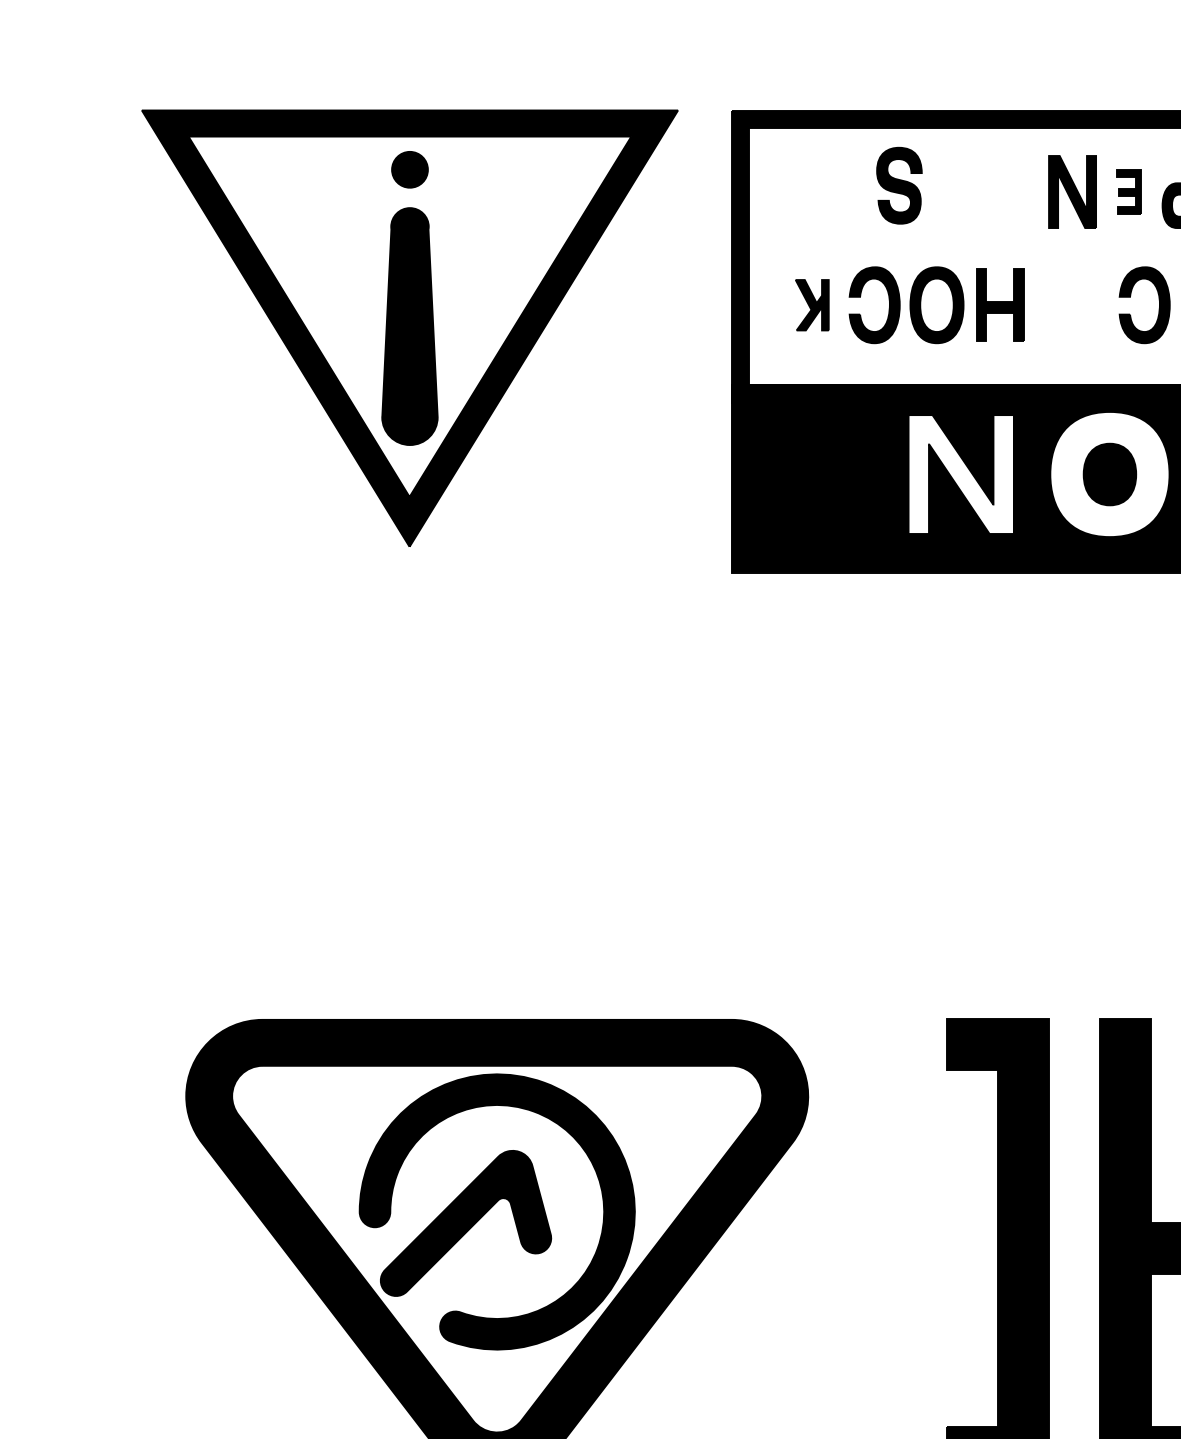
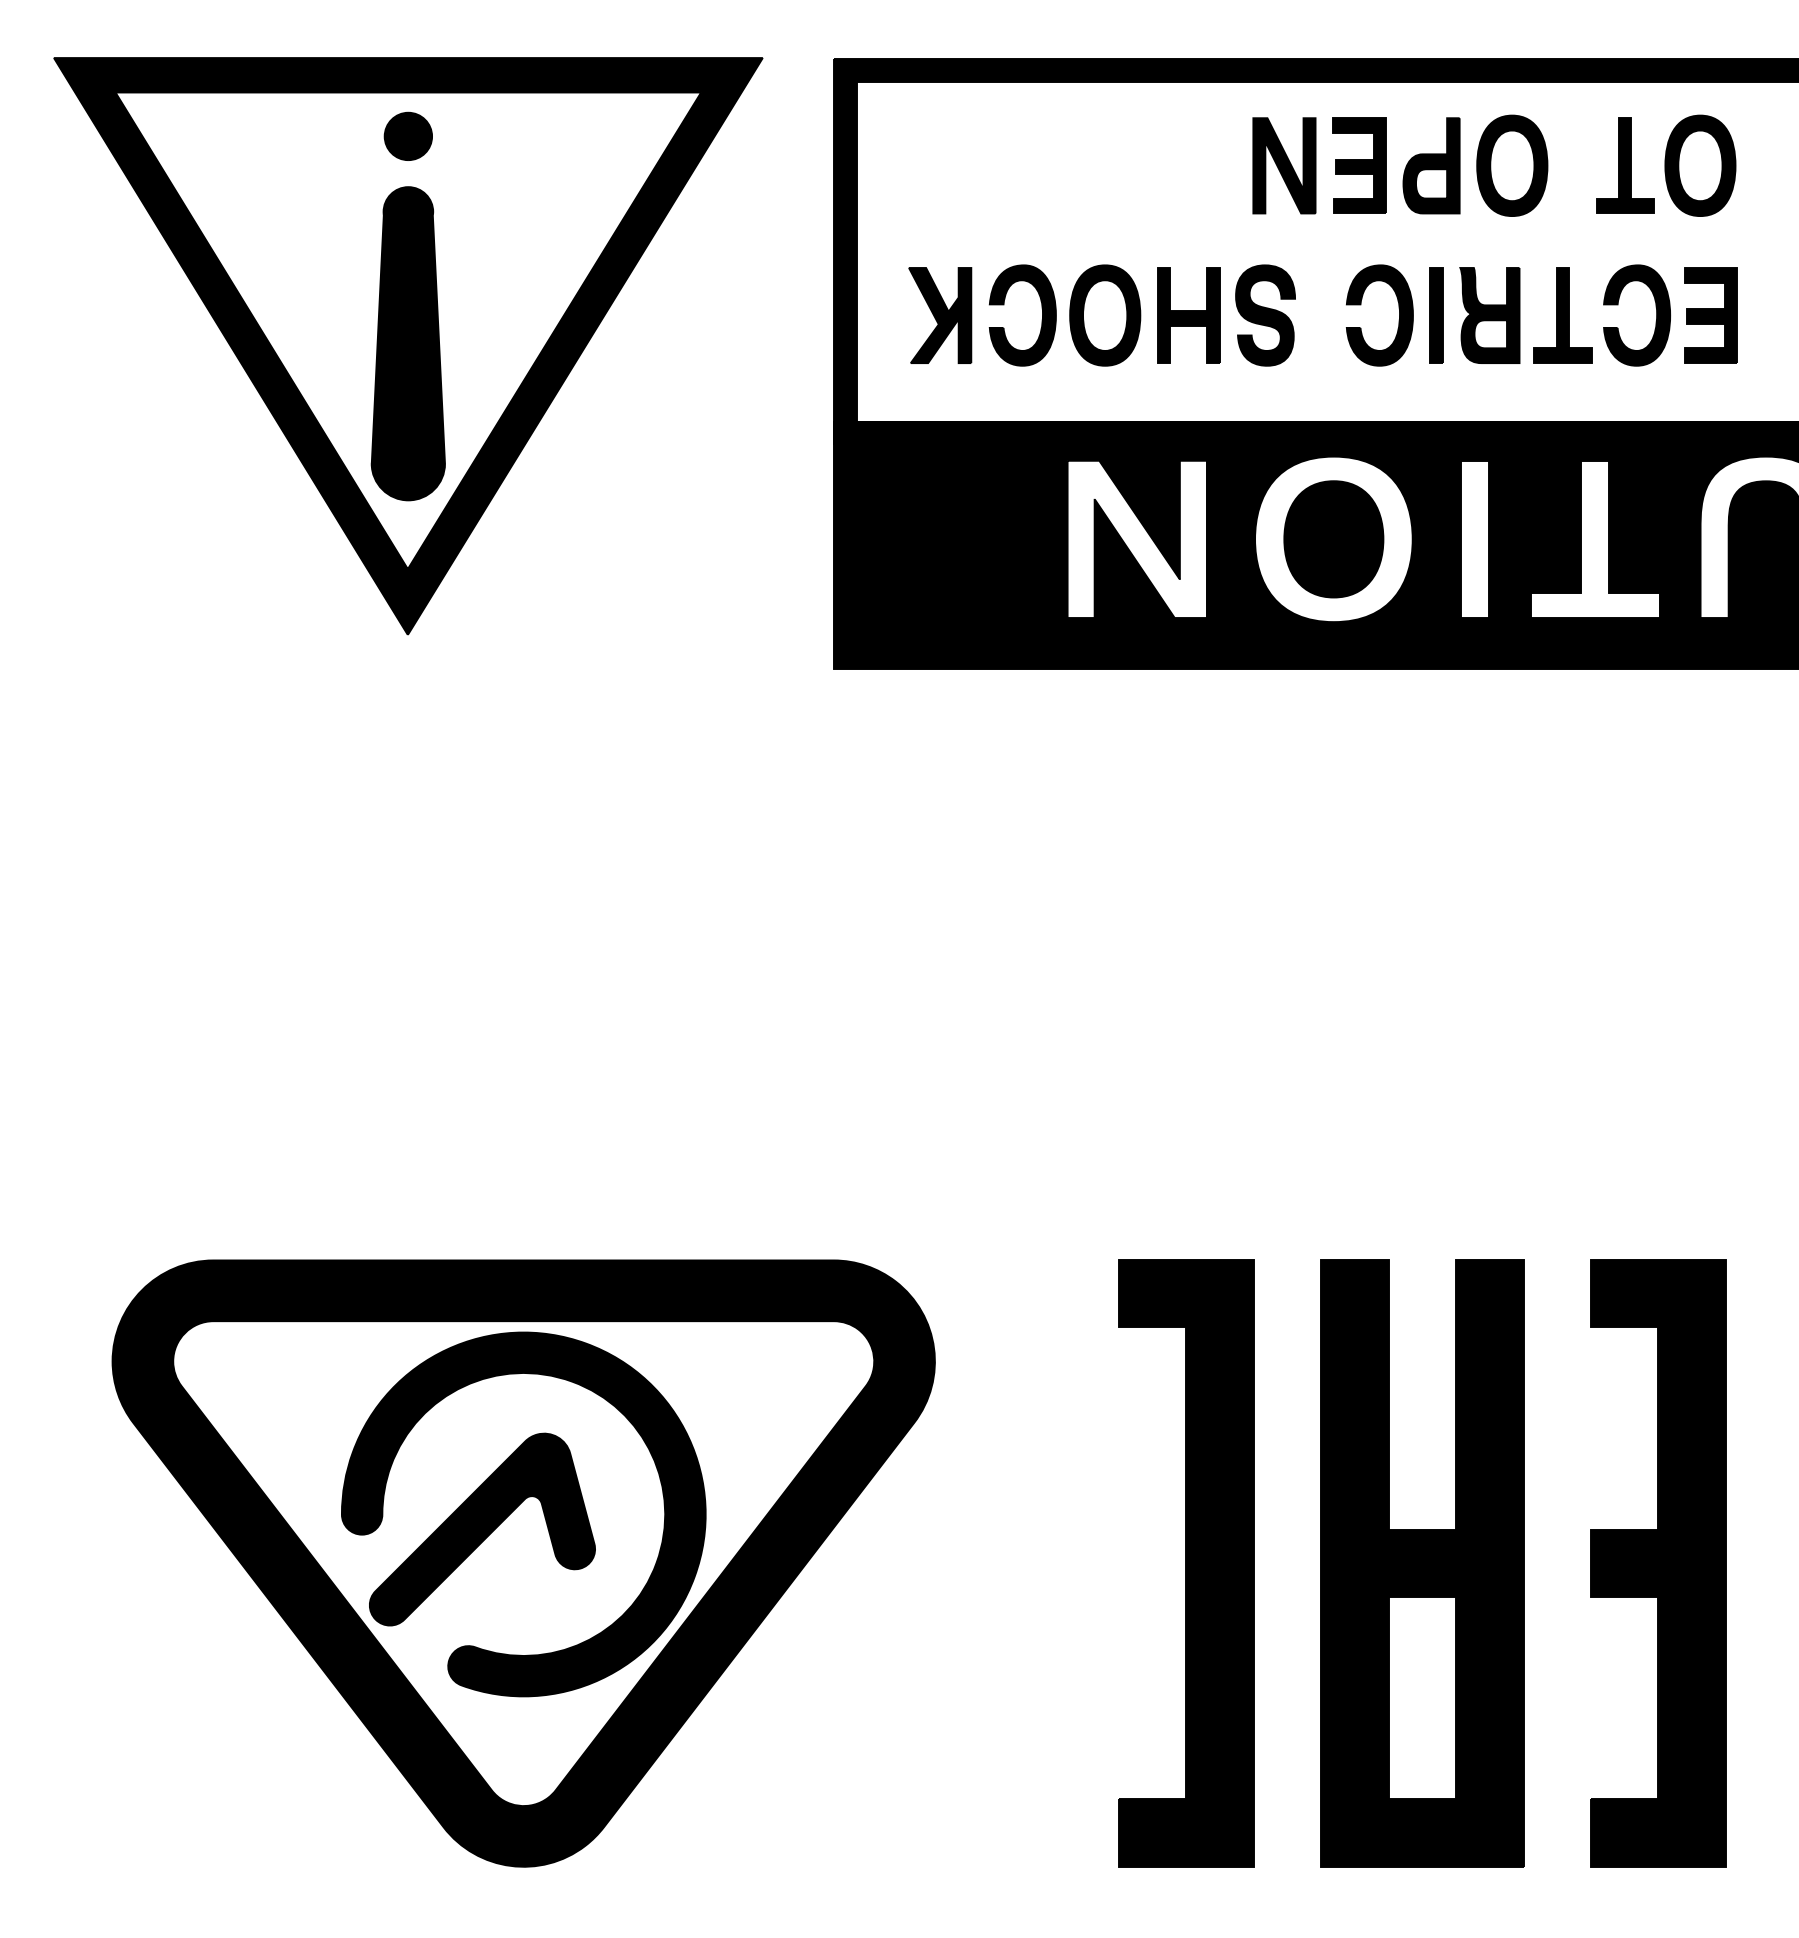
part: (899, 185) -> (1265, 315), moved
part: (1129, 191) -> (1359, 165), size x1.67
part: (812, 305) -> (940, 315), size x1.43
part: (1109, 474) -> (1333, 539), size x1.43

